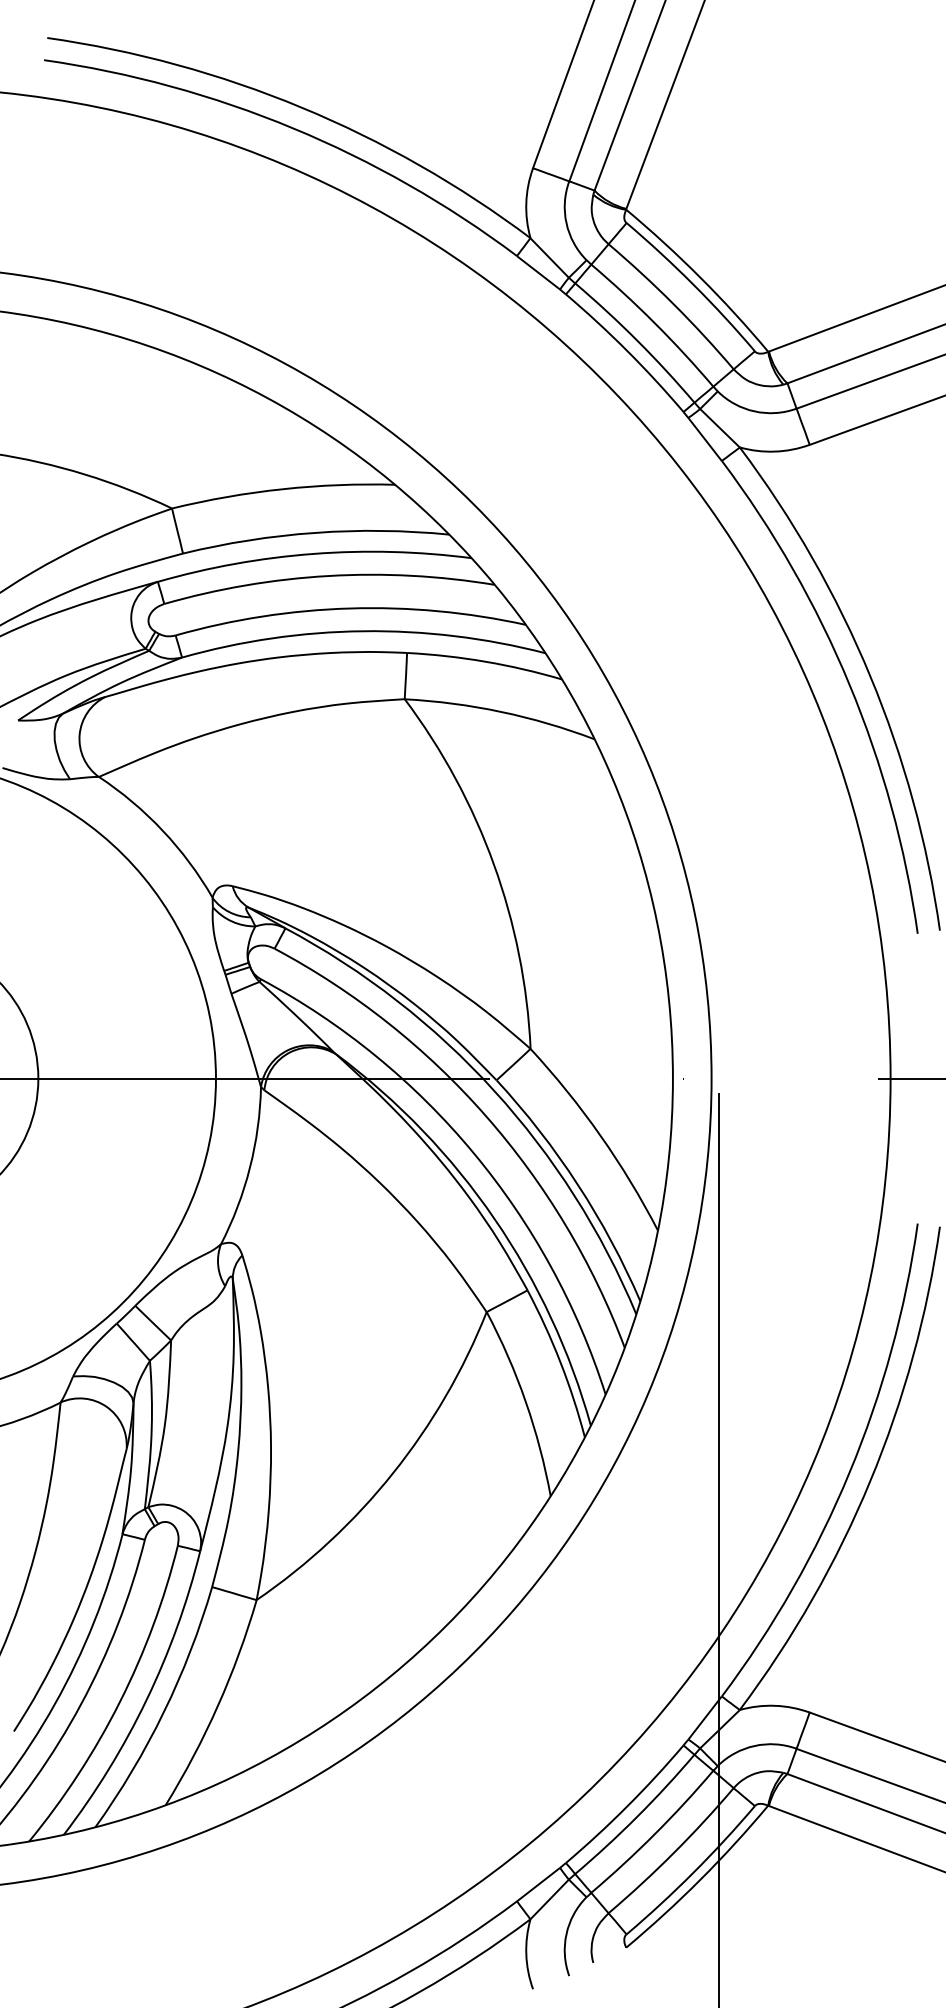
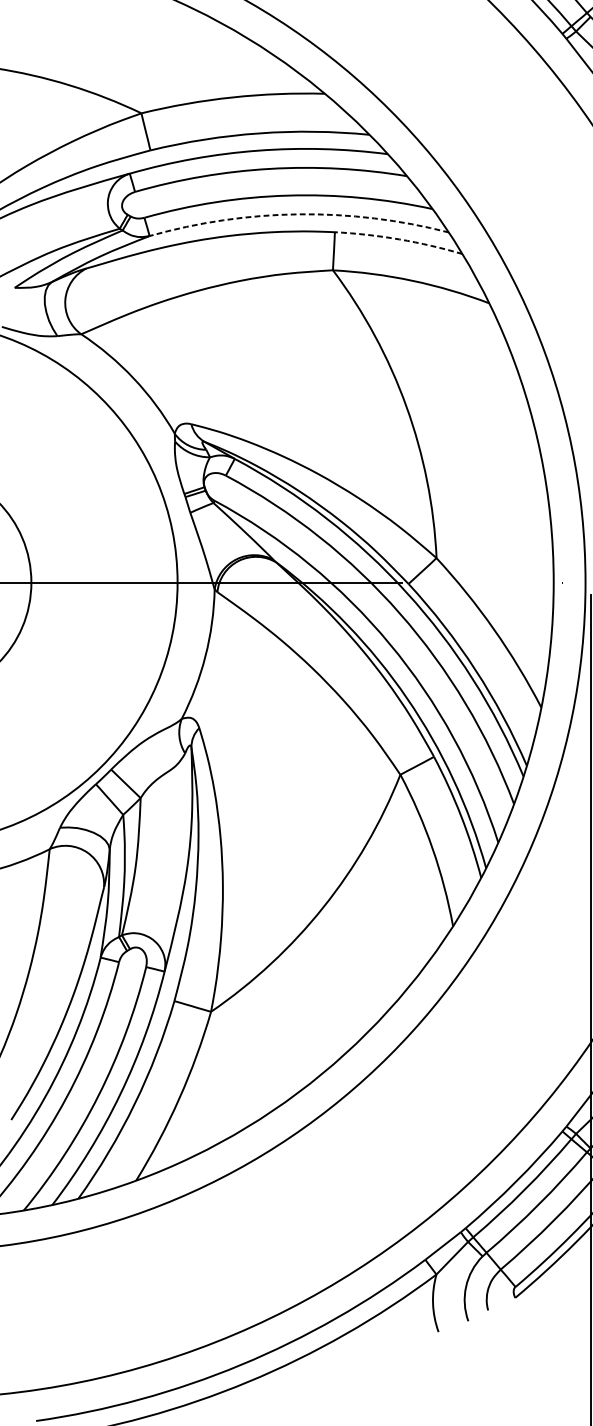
arc: (363, 631) -> (299, 214), solid -> dashed
arc: (485, 661) -> (399, 239), solid -> dashed

